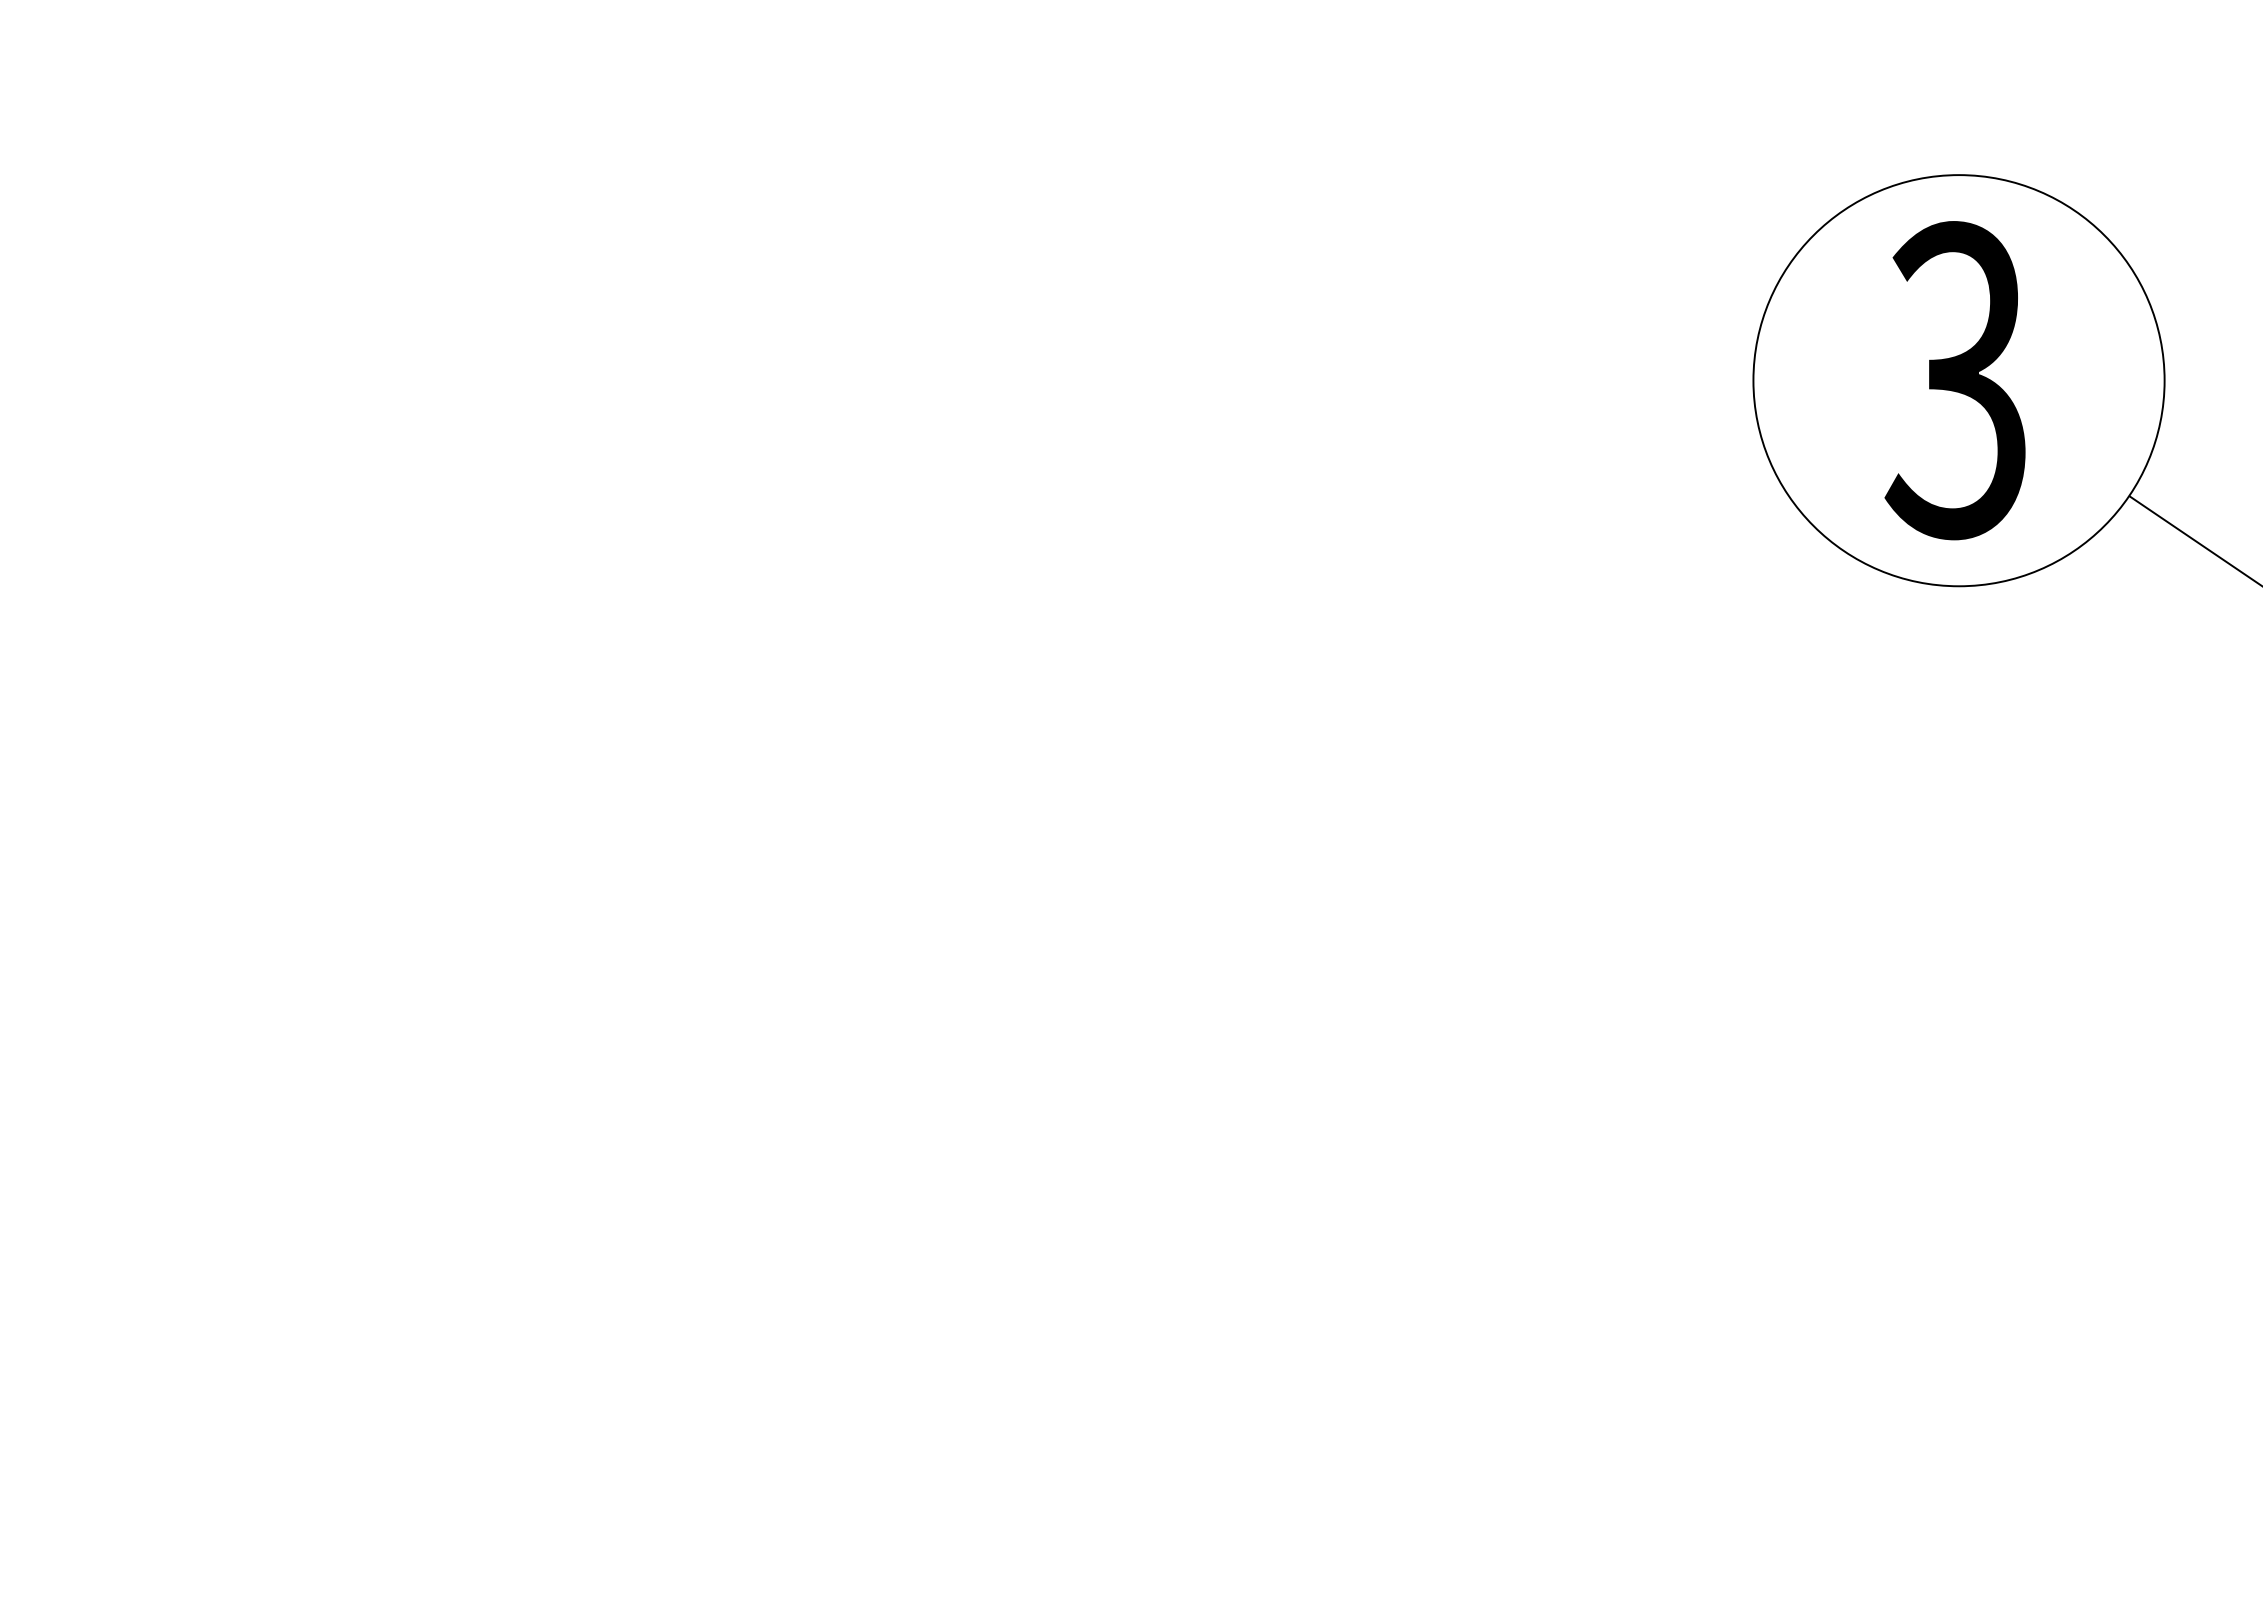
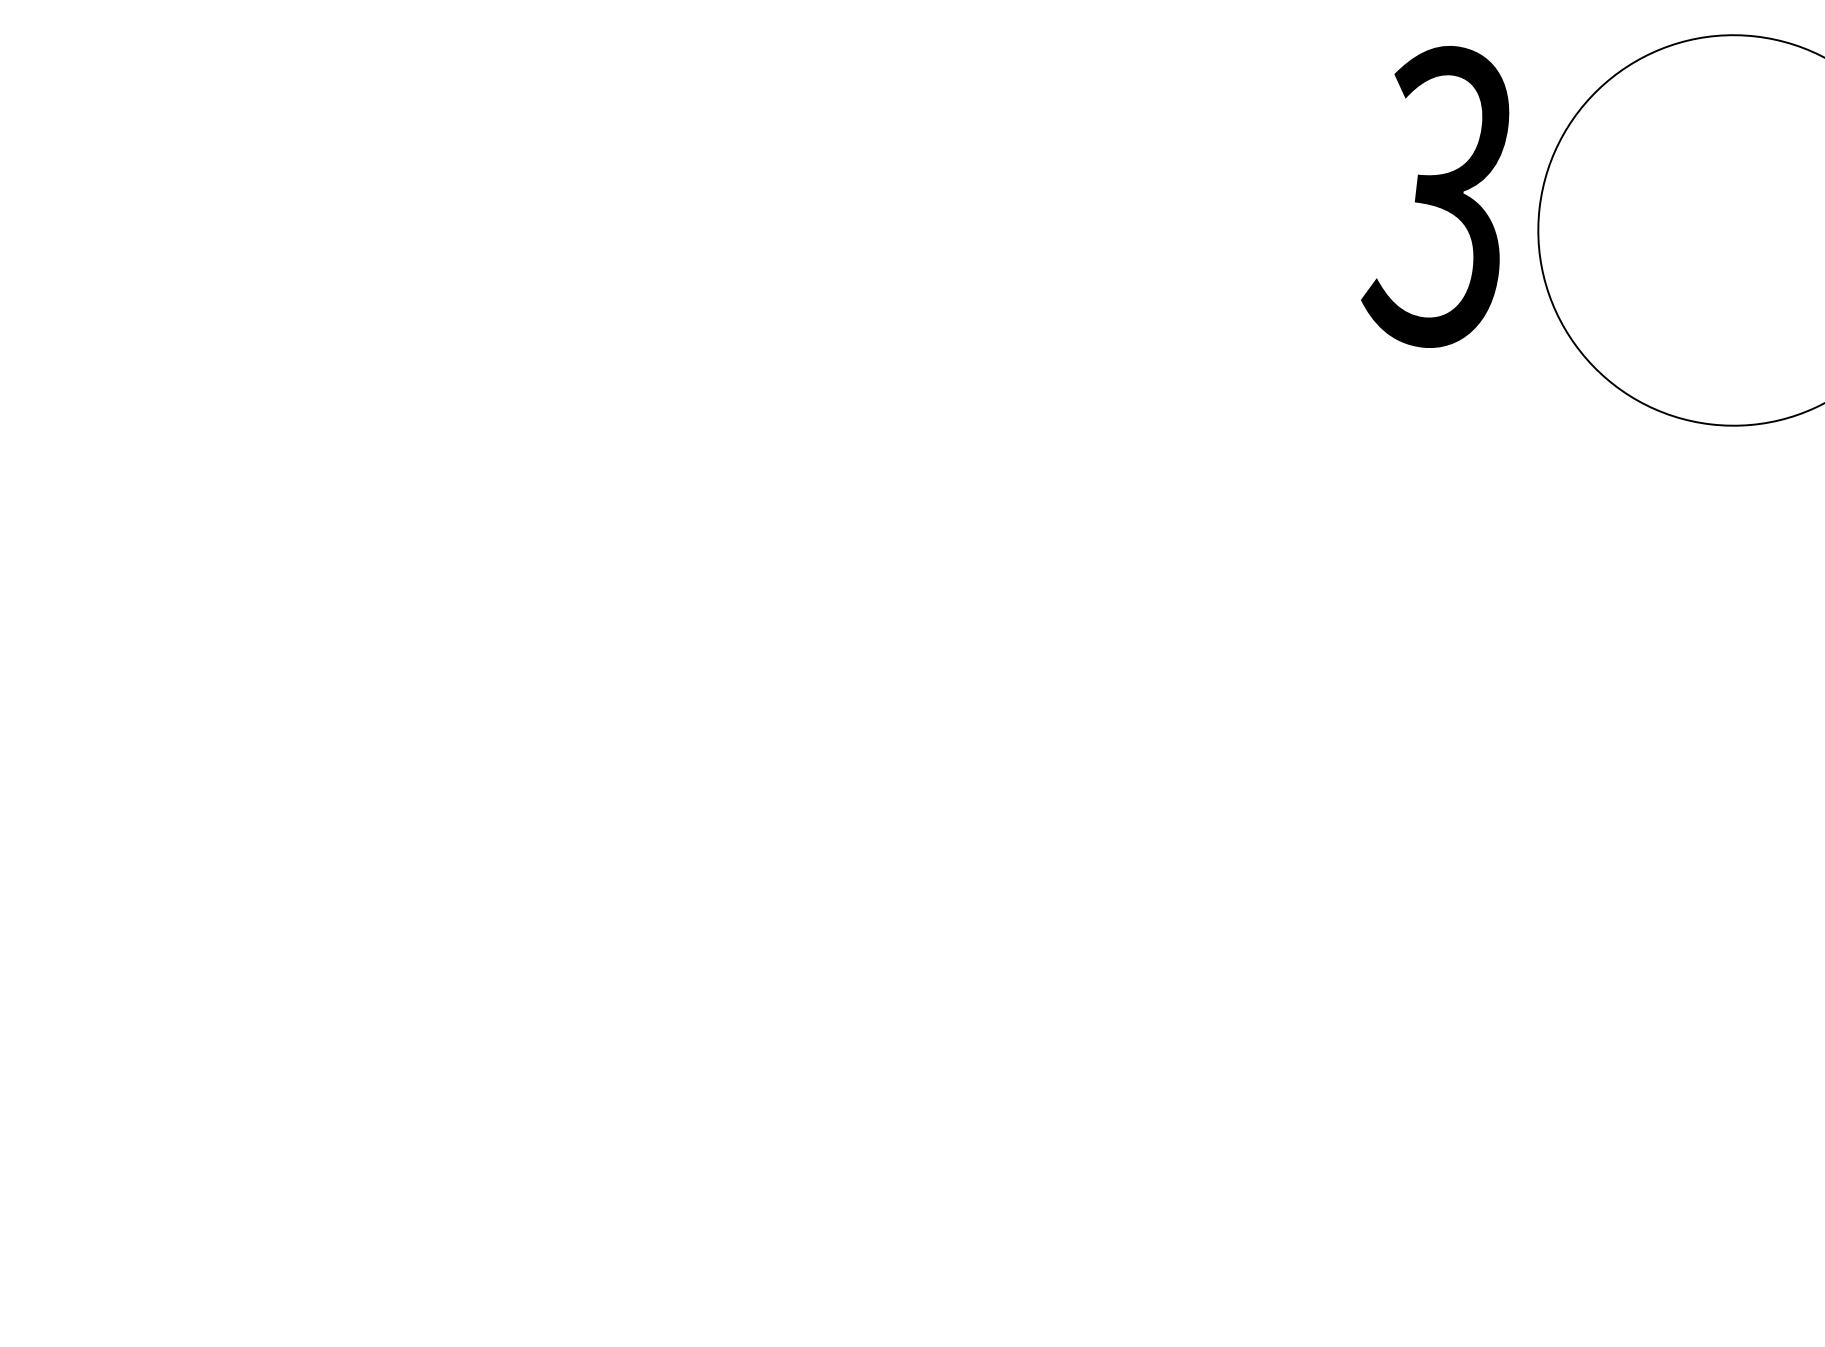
text: (1954, 380) -> (1439, 196), moved

